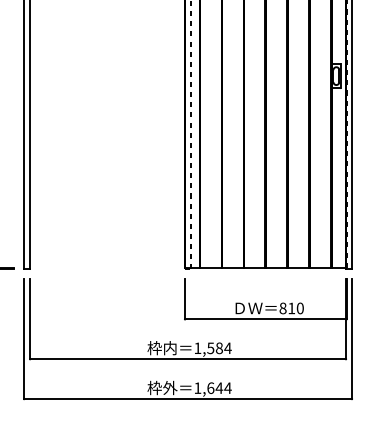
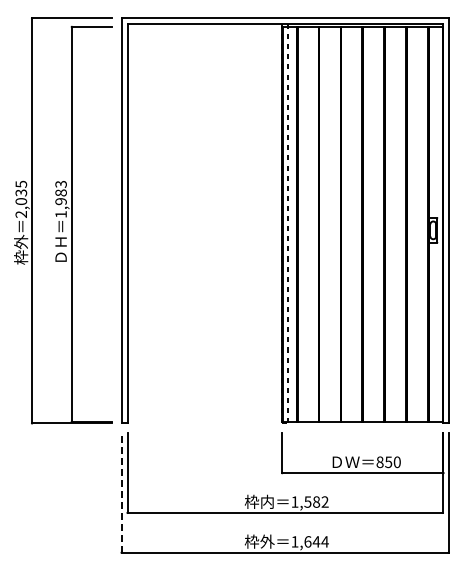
text: (291, 308) -> (388, 462), 810 -> 850
line: (24, 338) -> (121, 492), solid -> dashed
text: (227, 347) -> (324, 501), 1,584 -> 1,582

